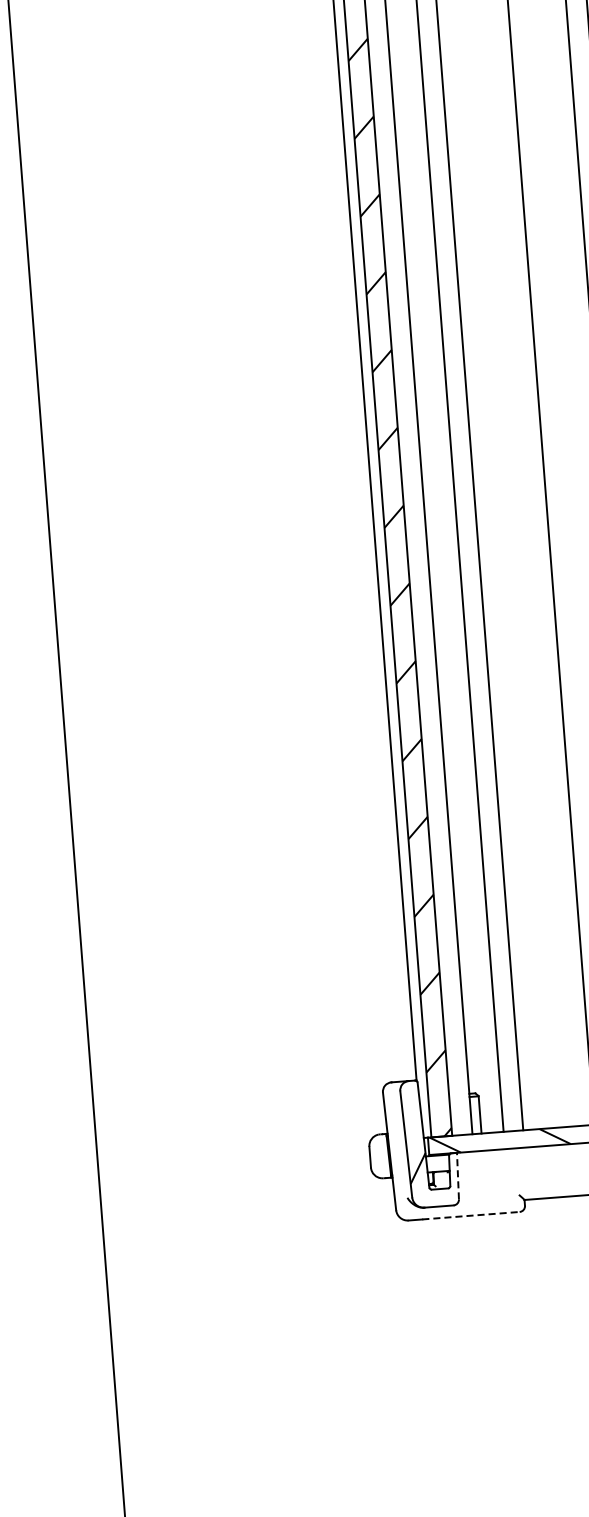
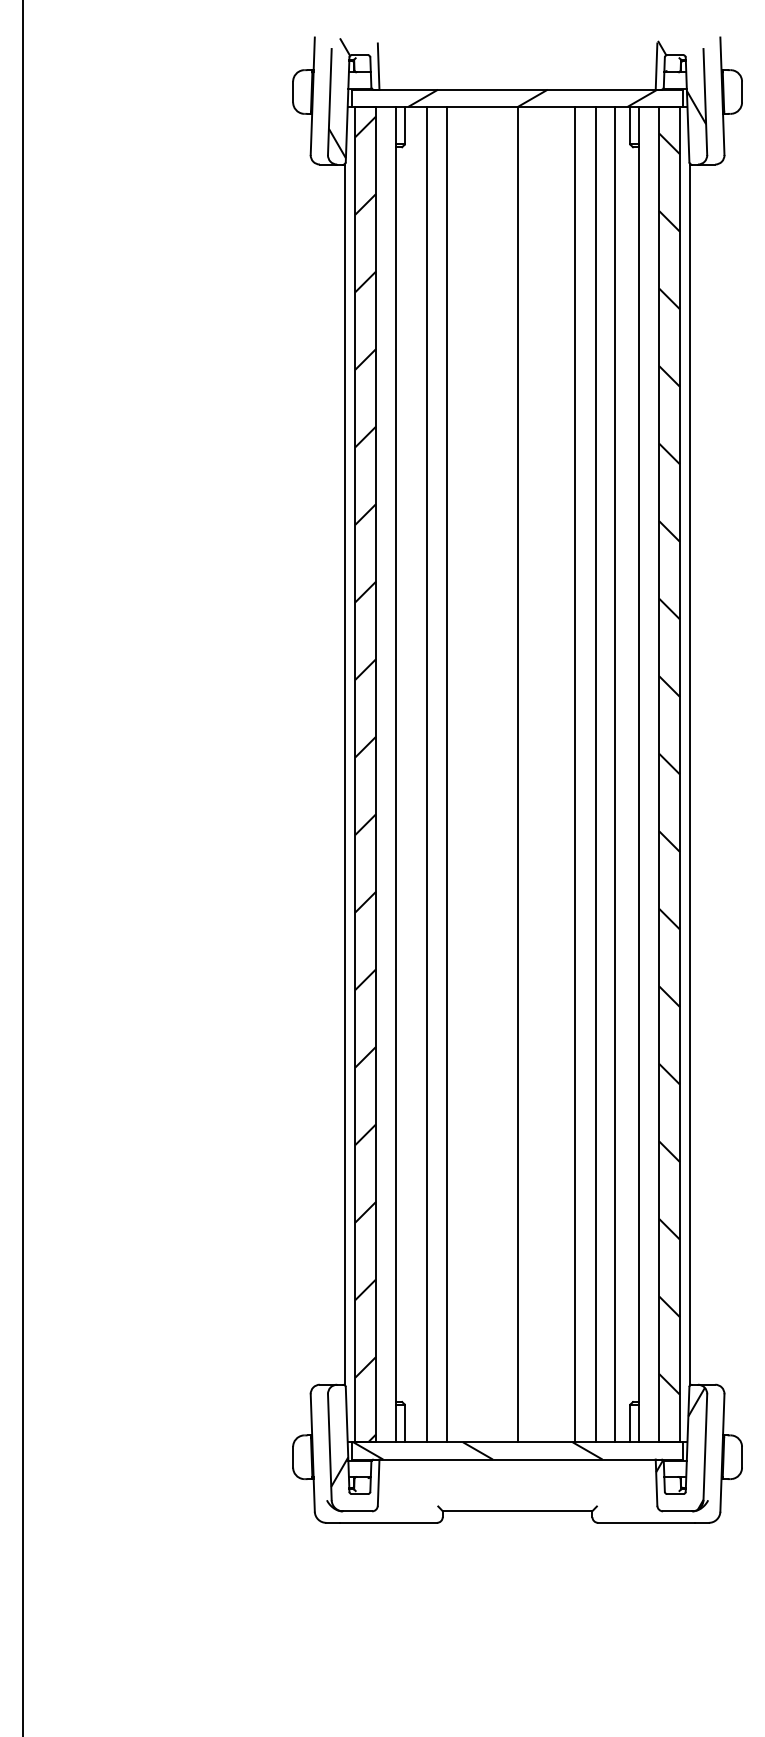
line: (457, 1175) -> (378, 1482), dashed -> solid
line: (471, 1215) -> (389, 1522), dashed -> solid

